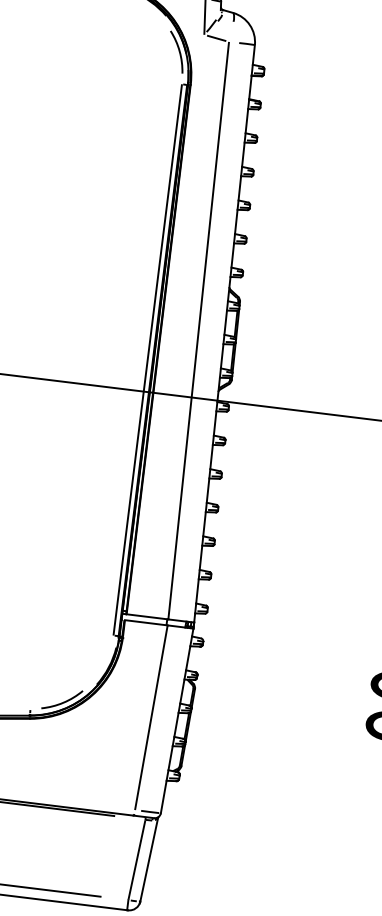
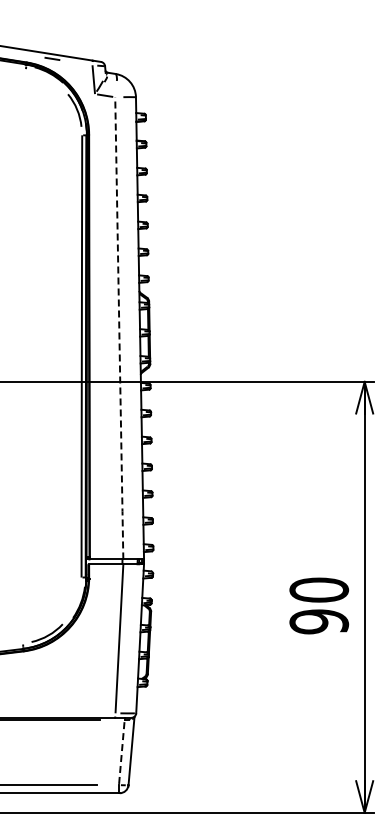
line: (199, 329) -> (119, 327), solid -> dashed
line: (136, 859) -> (121, 752), solid -> dashed

